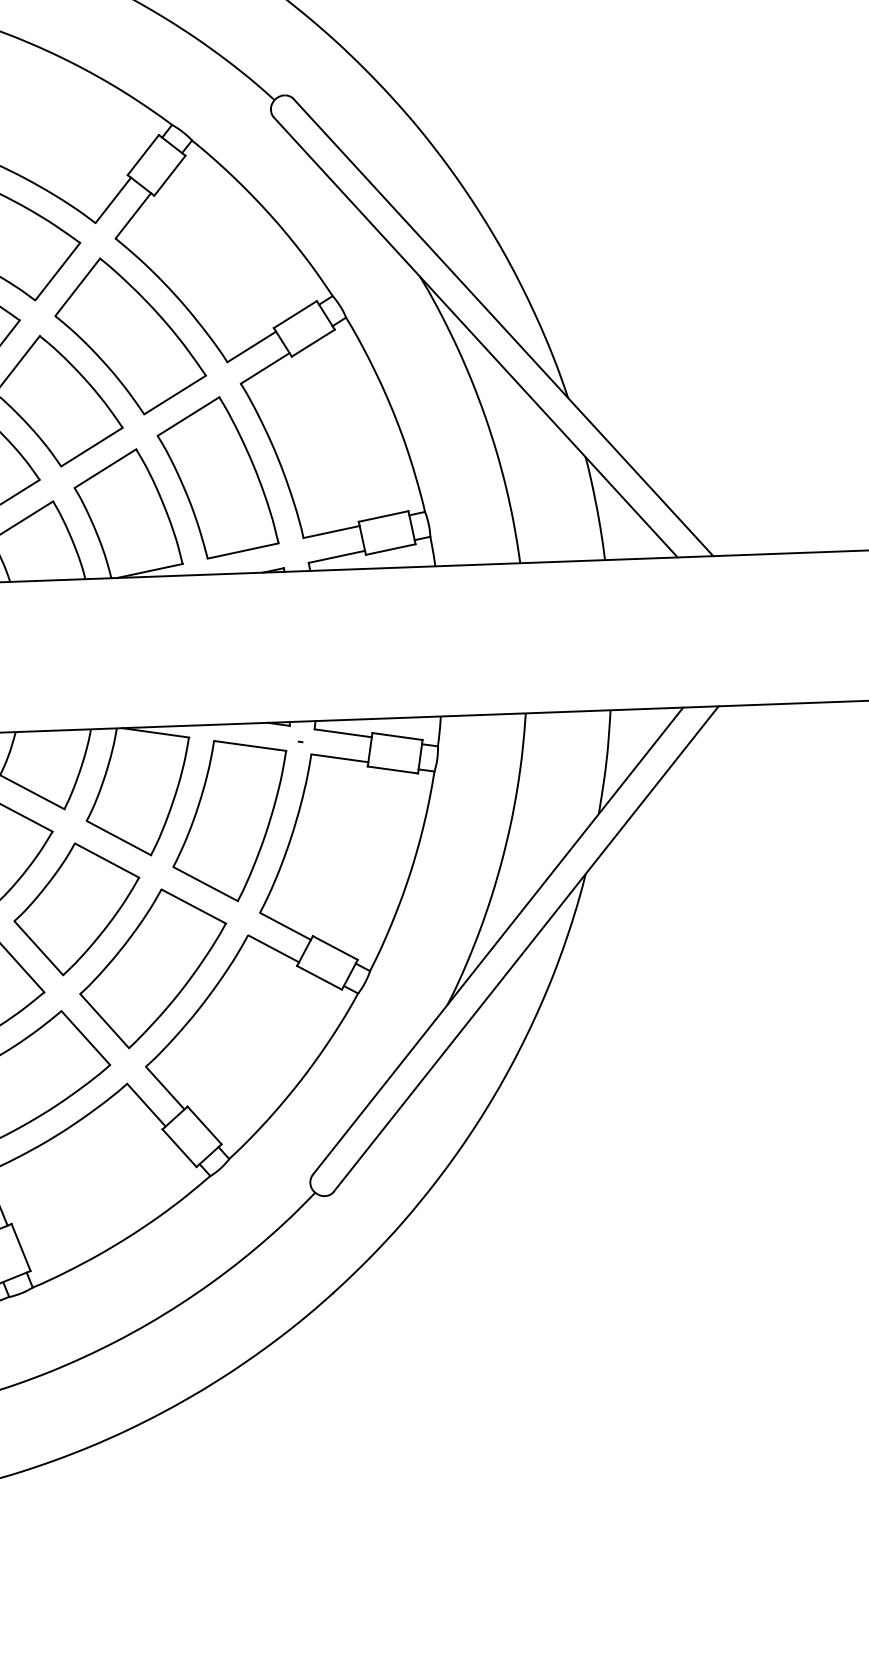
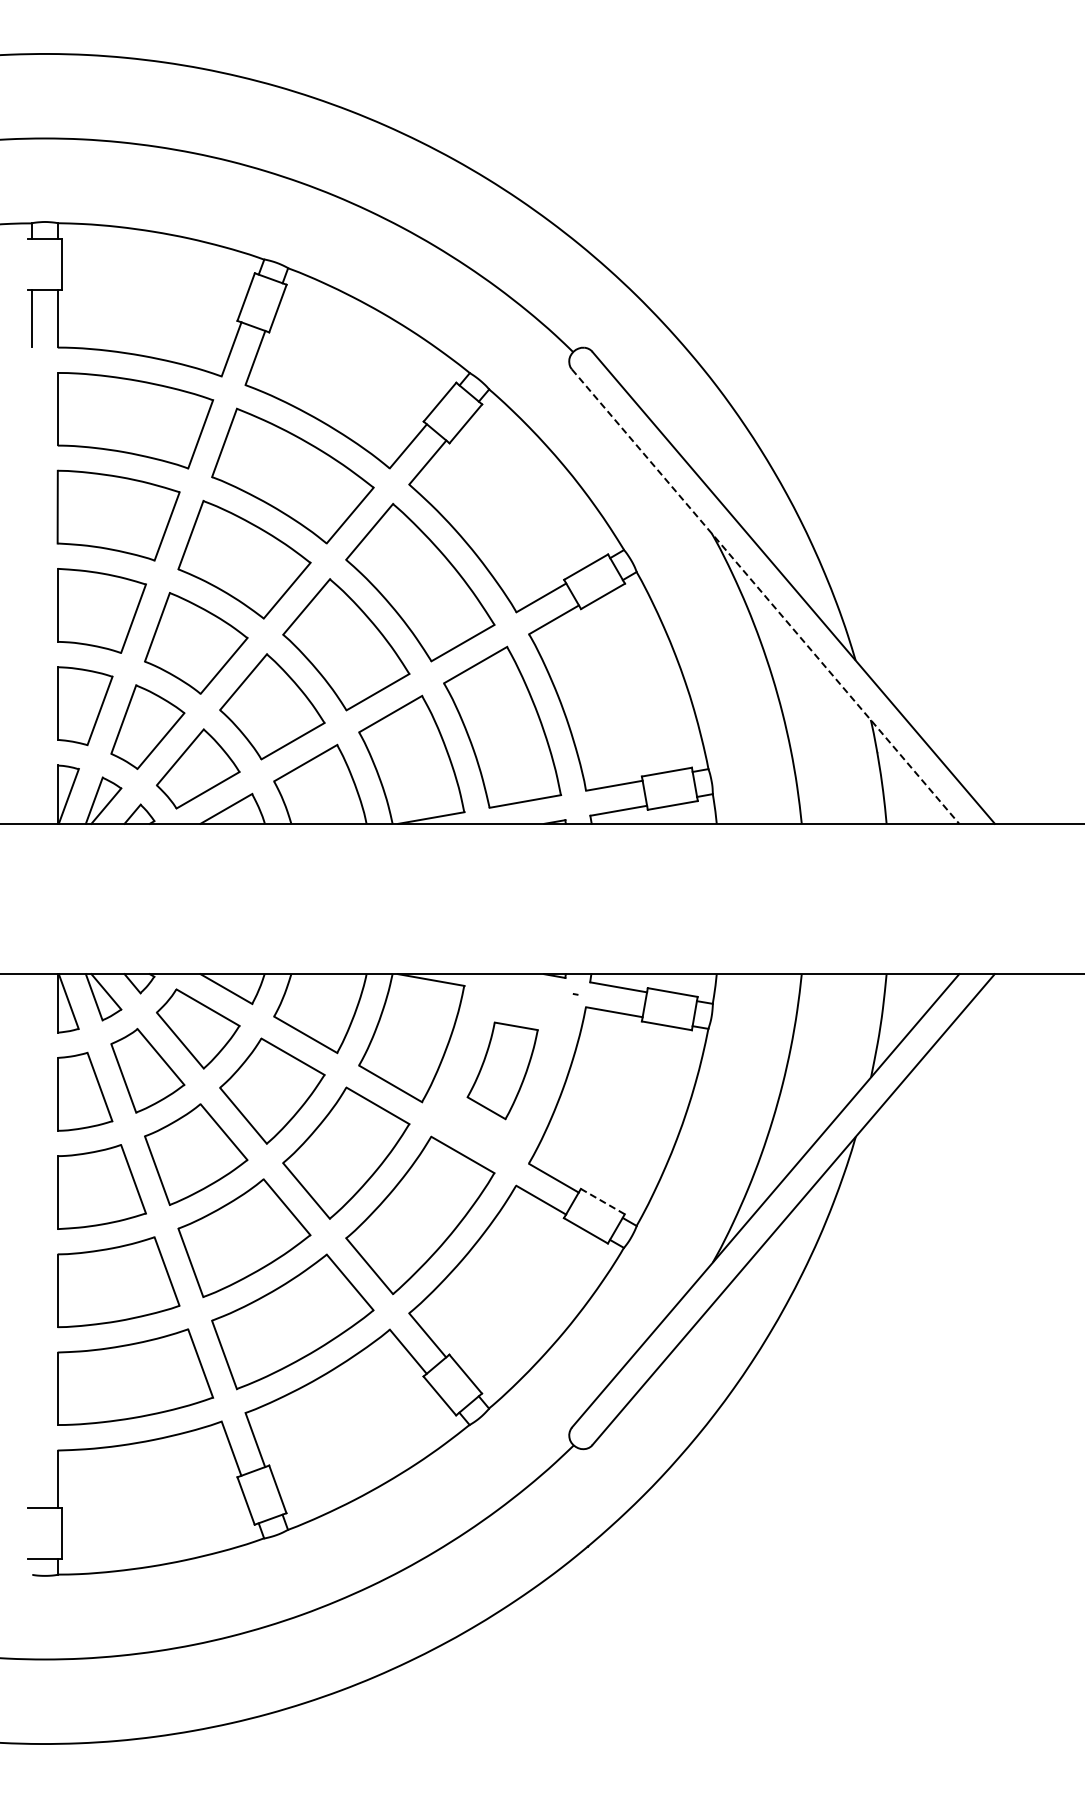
line: (475, 337) -> (765, 596), solid -> dashed
part: (230, 820) -> (502, 1070), size x0.6
line: (334, 947) -> (602, 1201), solid -> dashed

